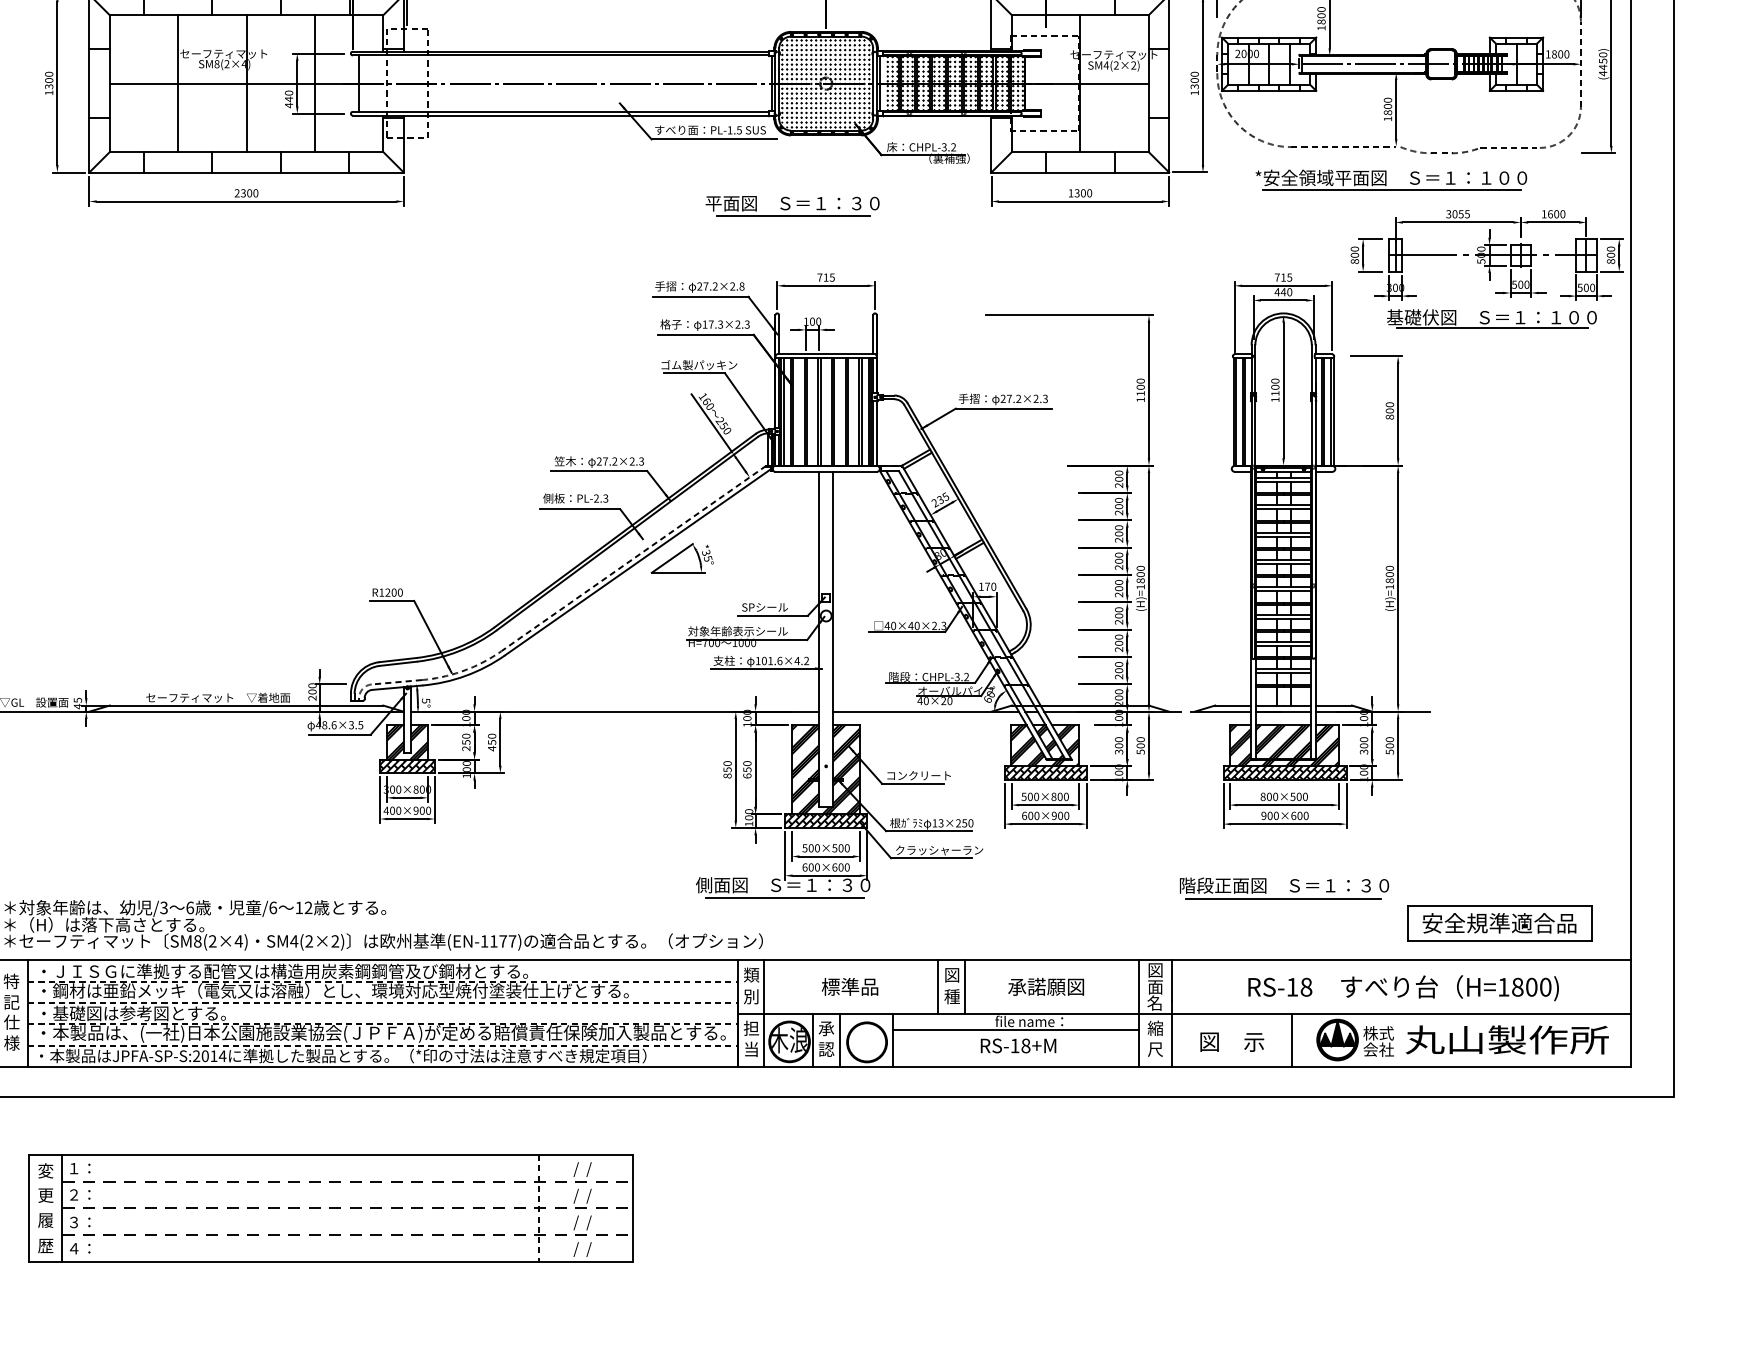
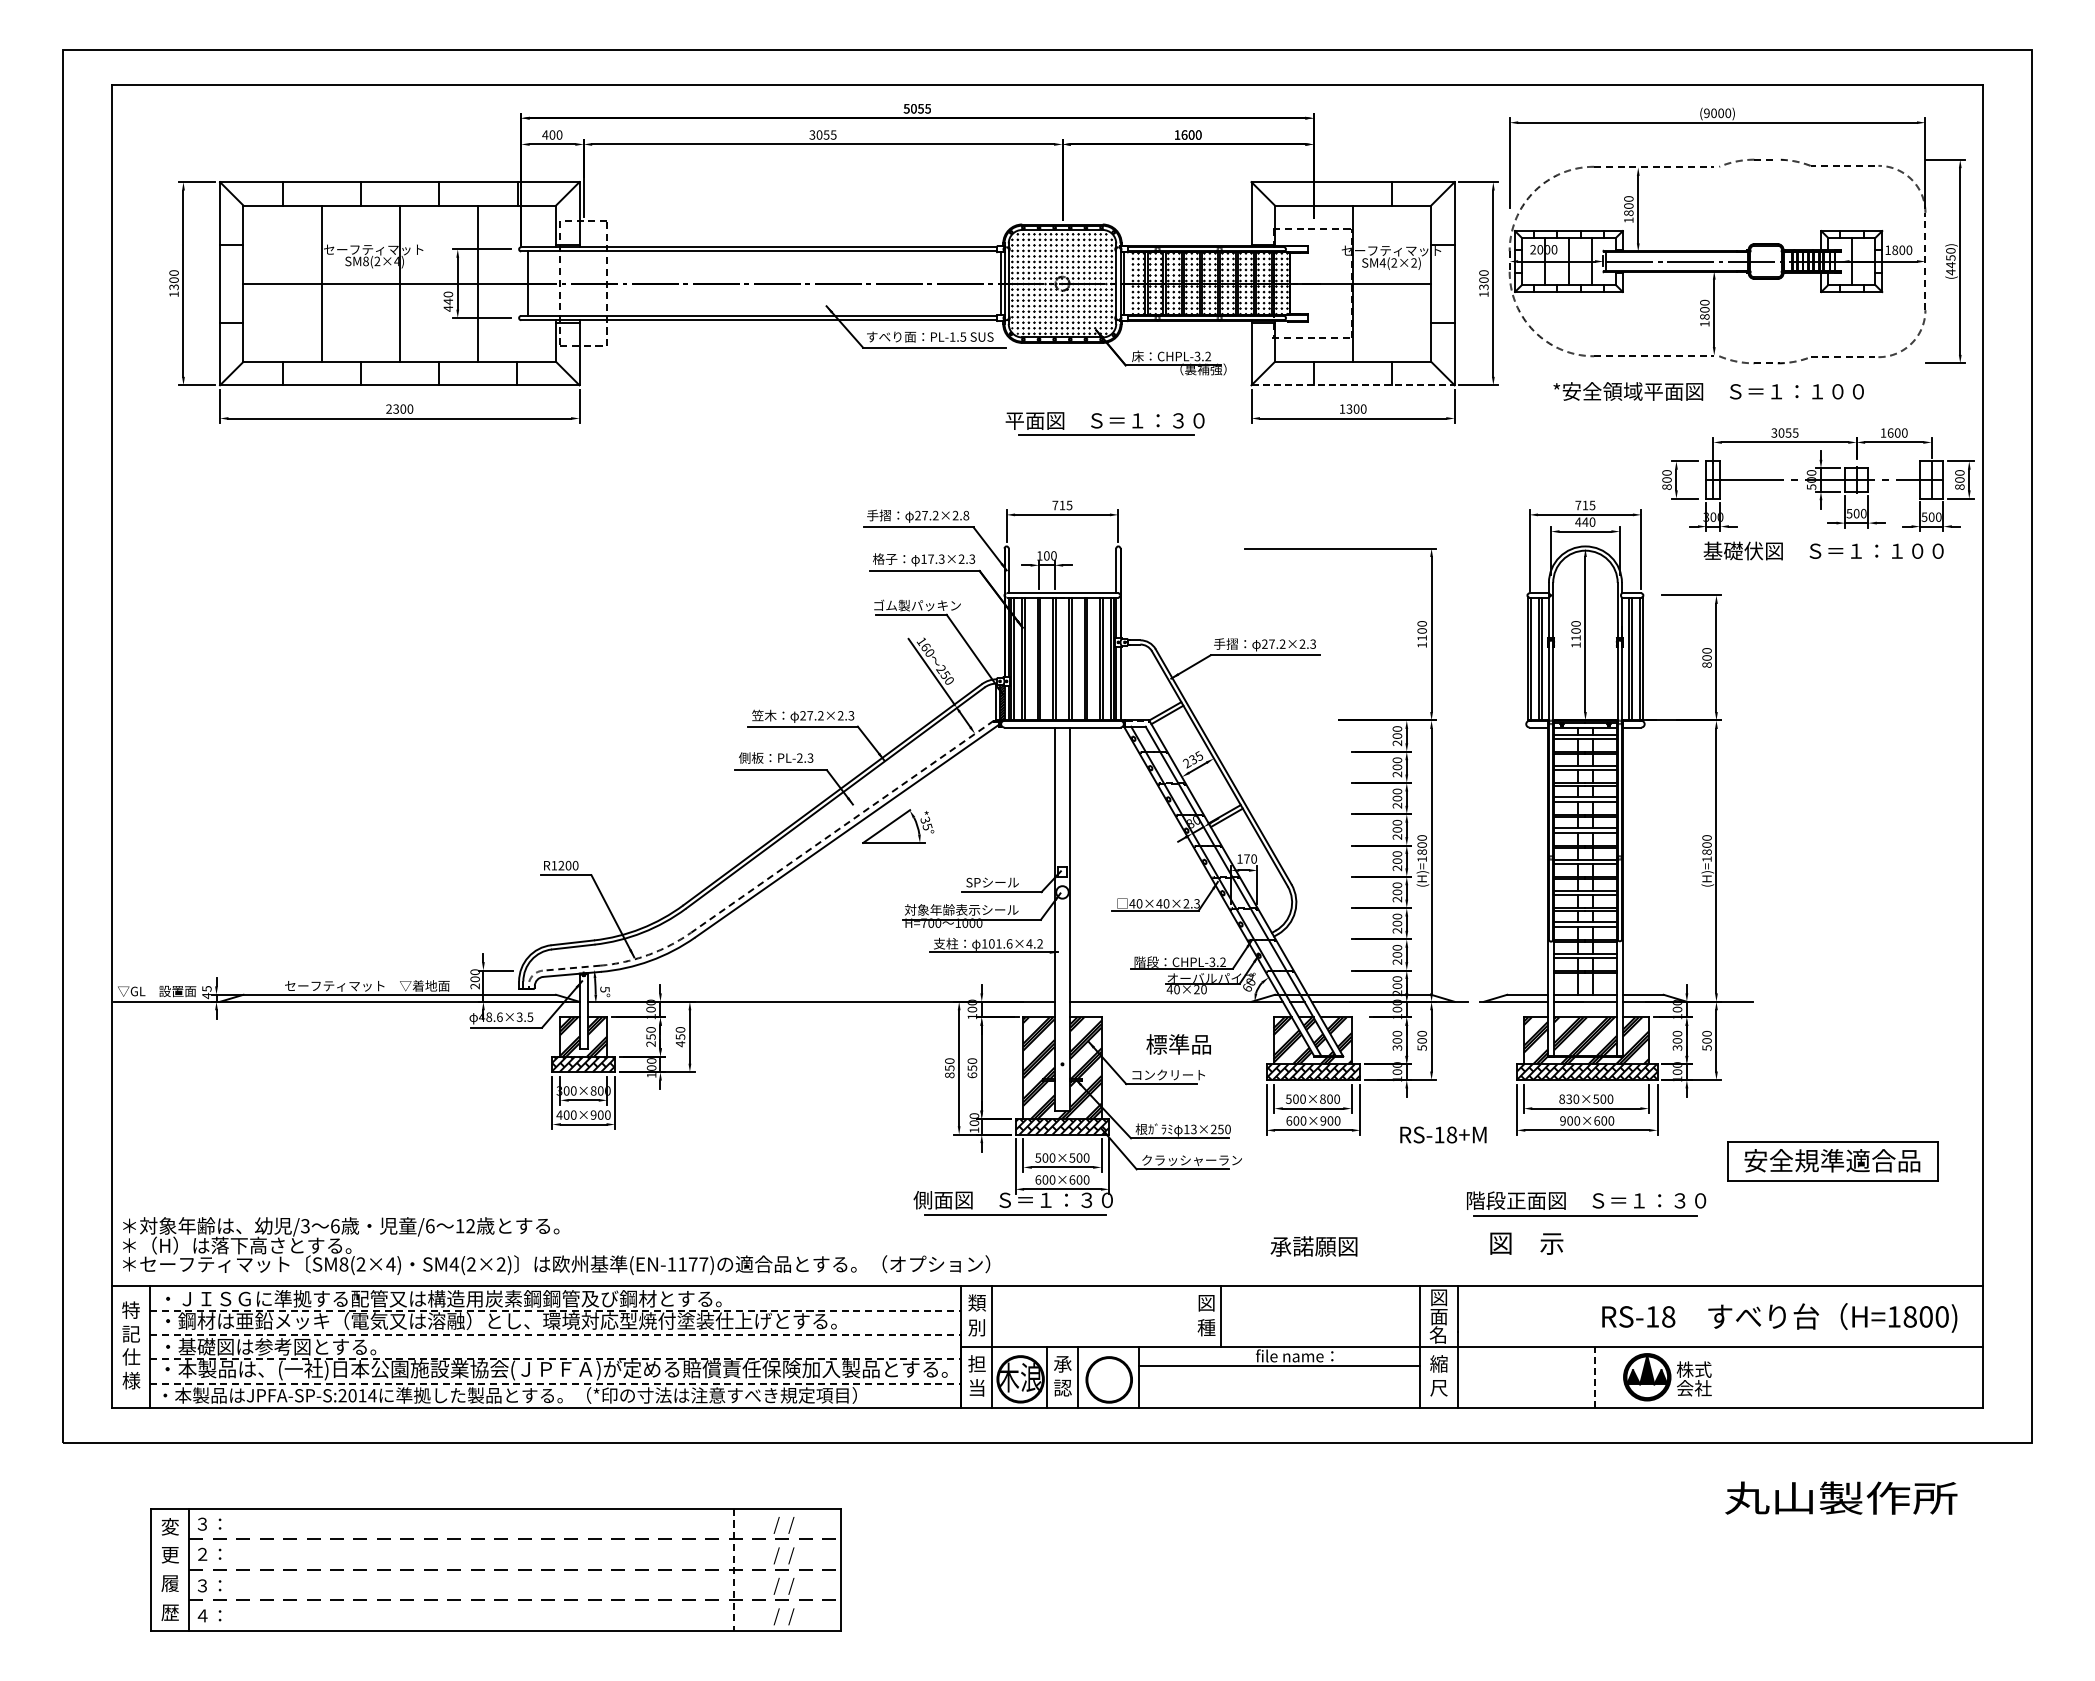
line: (1080, 172) -> (1353, 385), solid -> dashed
line: (1392, 190) -> (1709, 405), removed
part: (792, 205) -> (1104, 423), moved
line: (1492, 327) -> (1824, 562), removed
text: (1269, 796) -> (1569, 1098), 800×500 -> 830×500
part: (1499, 923) -> (1832, 1161), moved
text: (849, 986) -> (1178, 1044), moved
line: (938, 986) -> (1190, 1316), removed
text: (1045, 986) -> (1313, 1246), moved
text: (1403, 987) -> (1779, 1317), moved
text: (1507, 1039) -> (1841, 1497), moved
line: (1291, 1040) -> (1594, 1377), solid -> dashed
text: (1232, 1042) -> (1526, 1243), moved
text: (1018, 1045) -> (1443, 1134), moved
text: (74, 1167) -> (202, 1523), １： -> ３：

